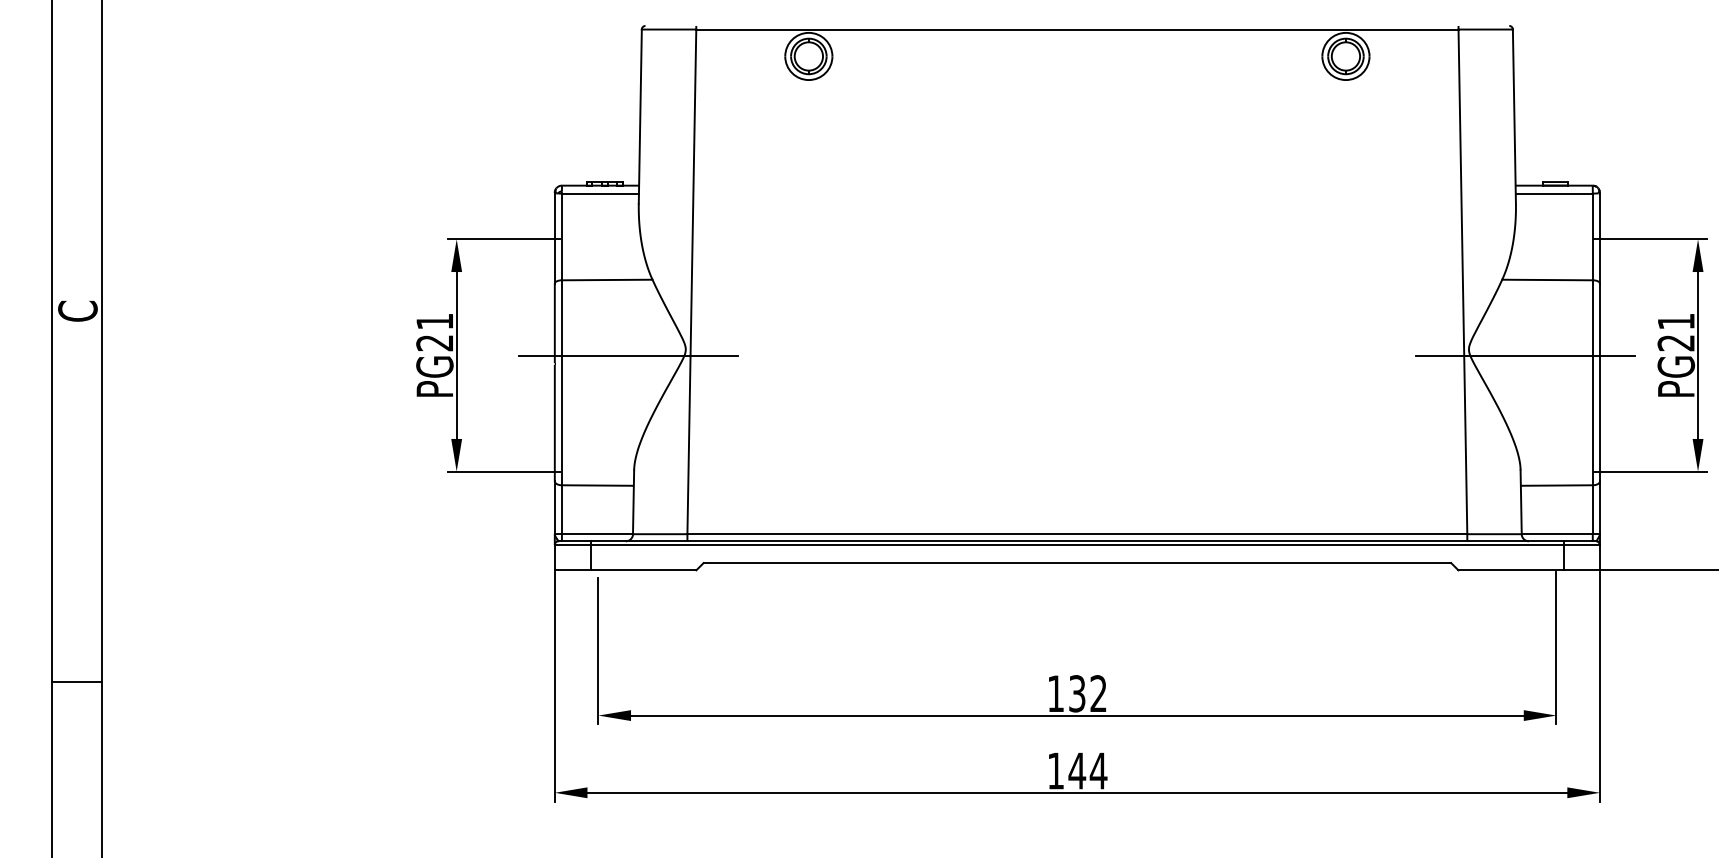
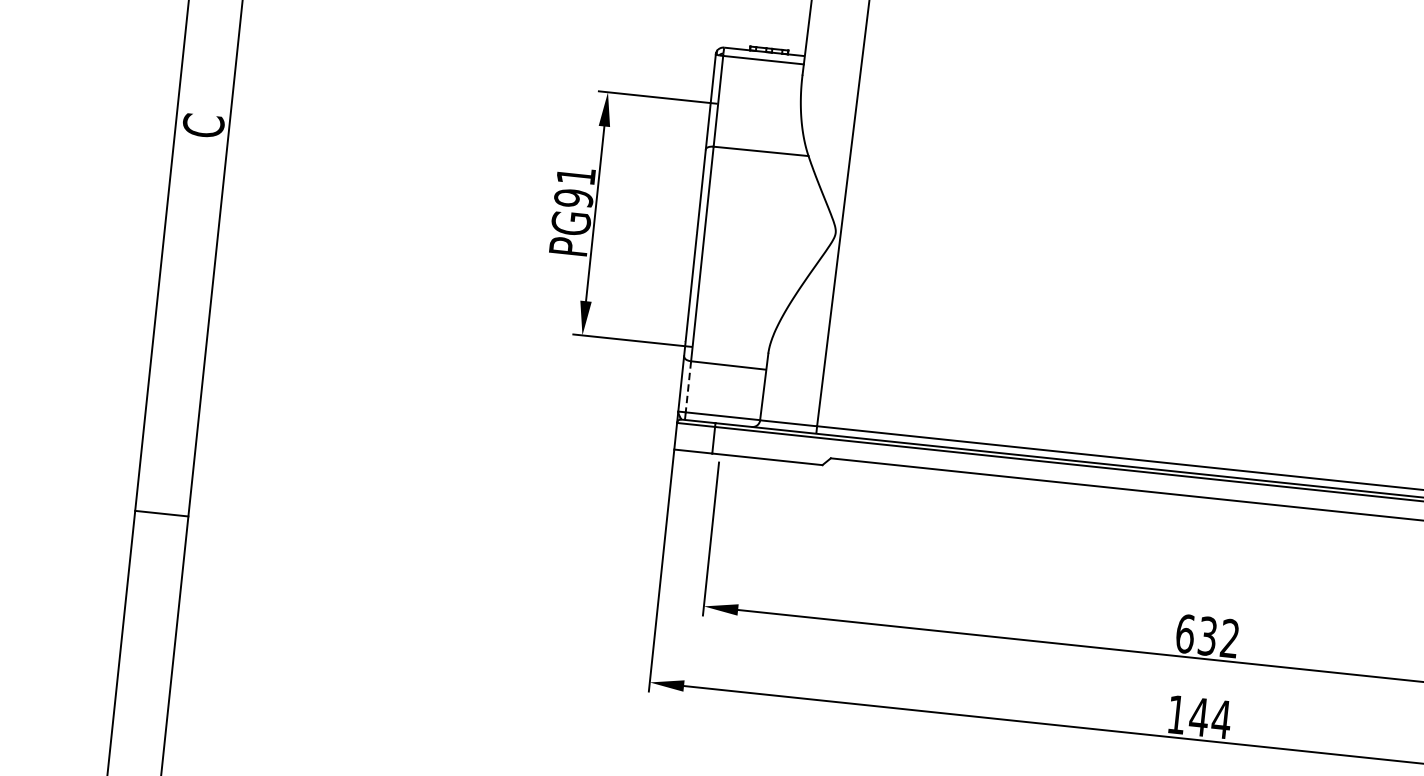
text: (434, 342) -> (573, 197), PG21 -> PG91
line: (628, 355) -> (775, 232), removed
line: (561, 510) -> (687, 387), solid -> dashed
text: (1055, 693) -> (1184, 633), 132 -> 632

